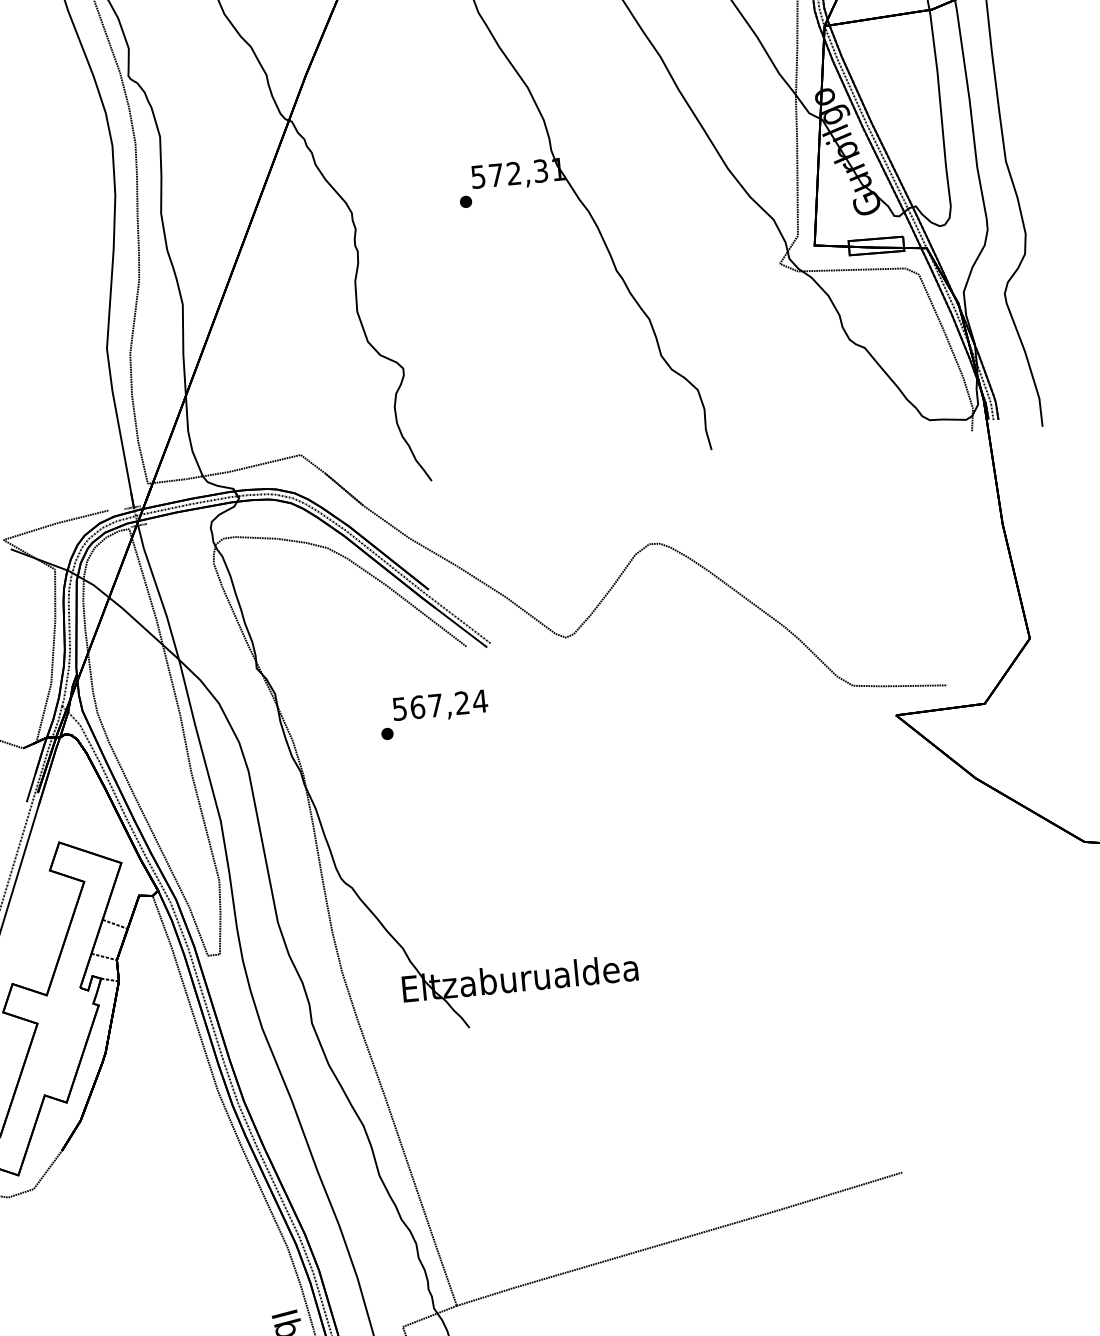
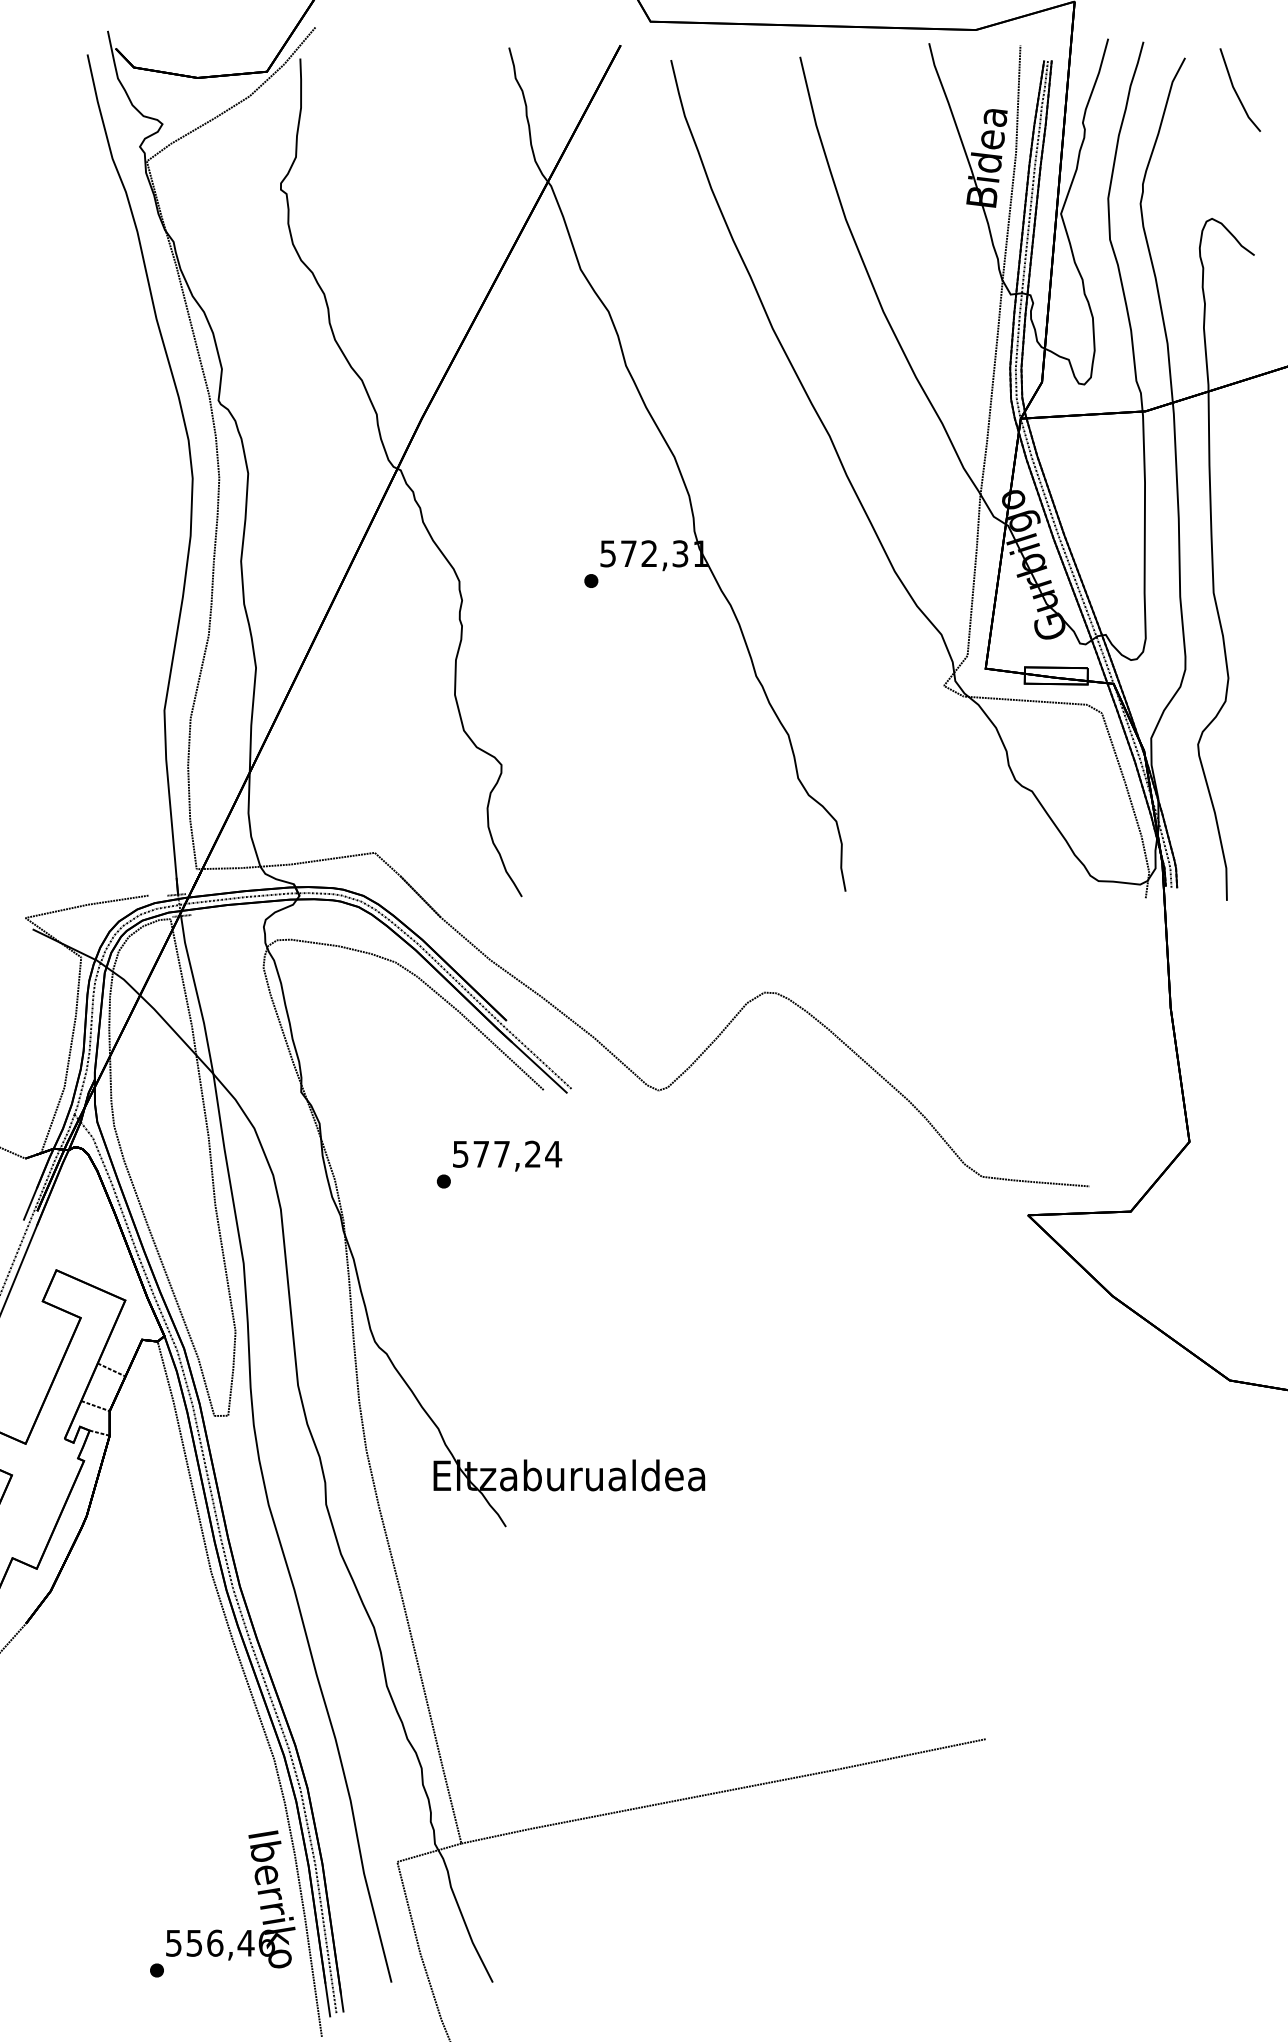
text: (417, 706) -> (481, 1153), 567,24 -> 577,24

